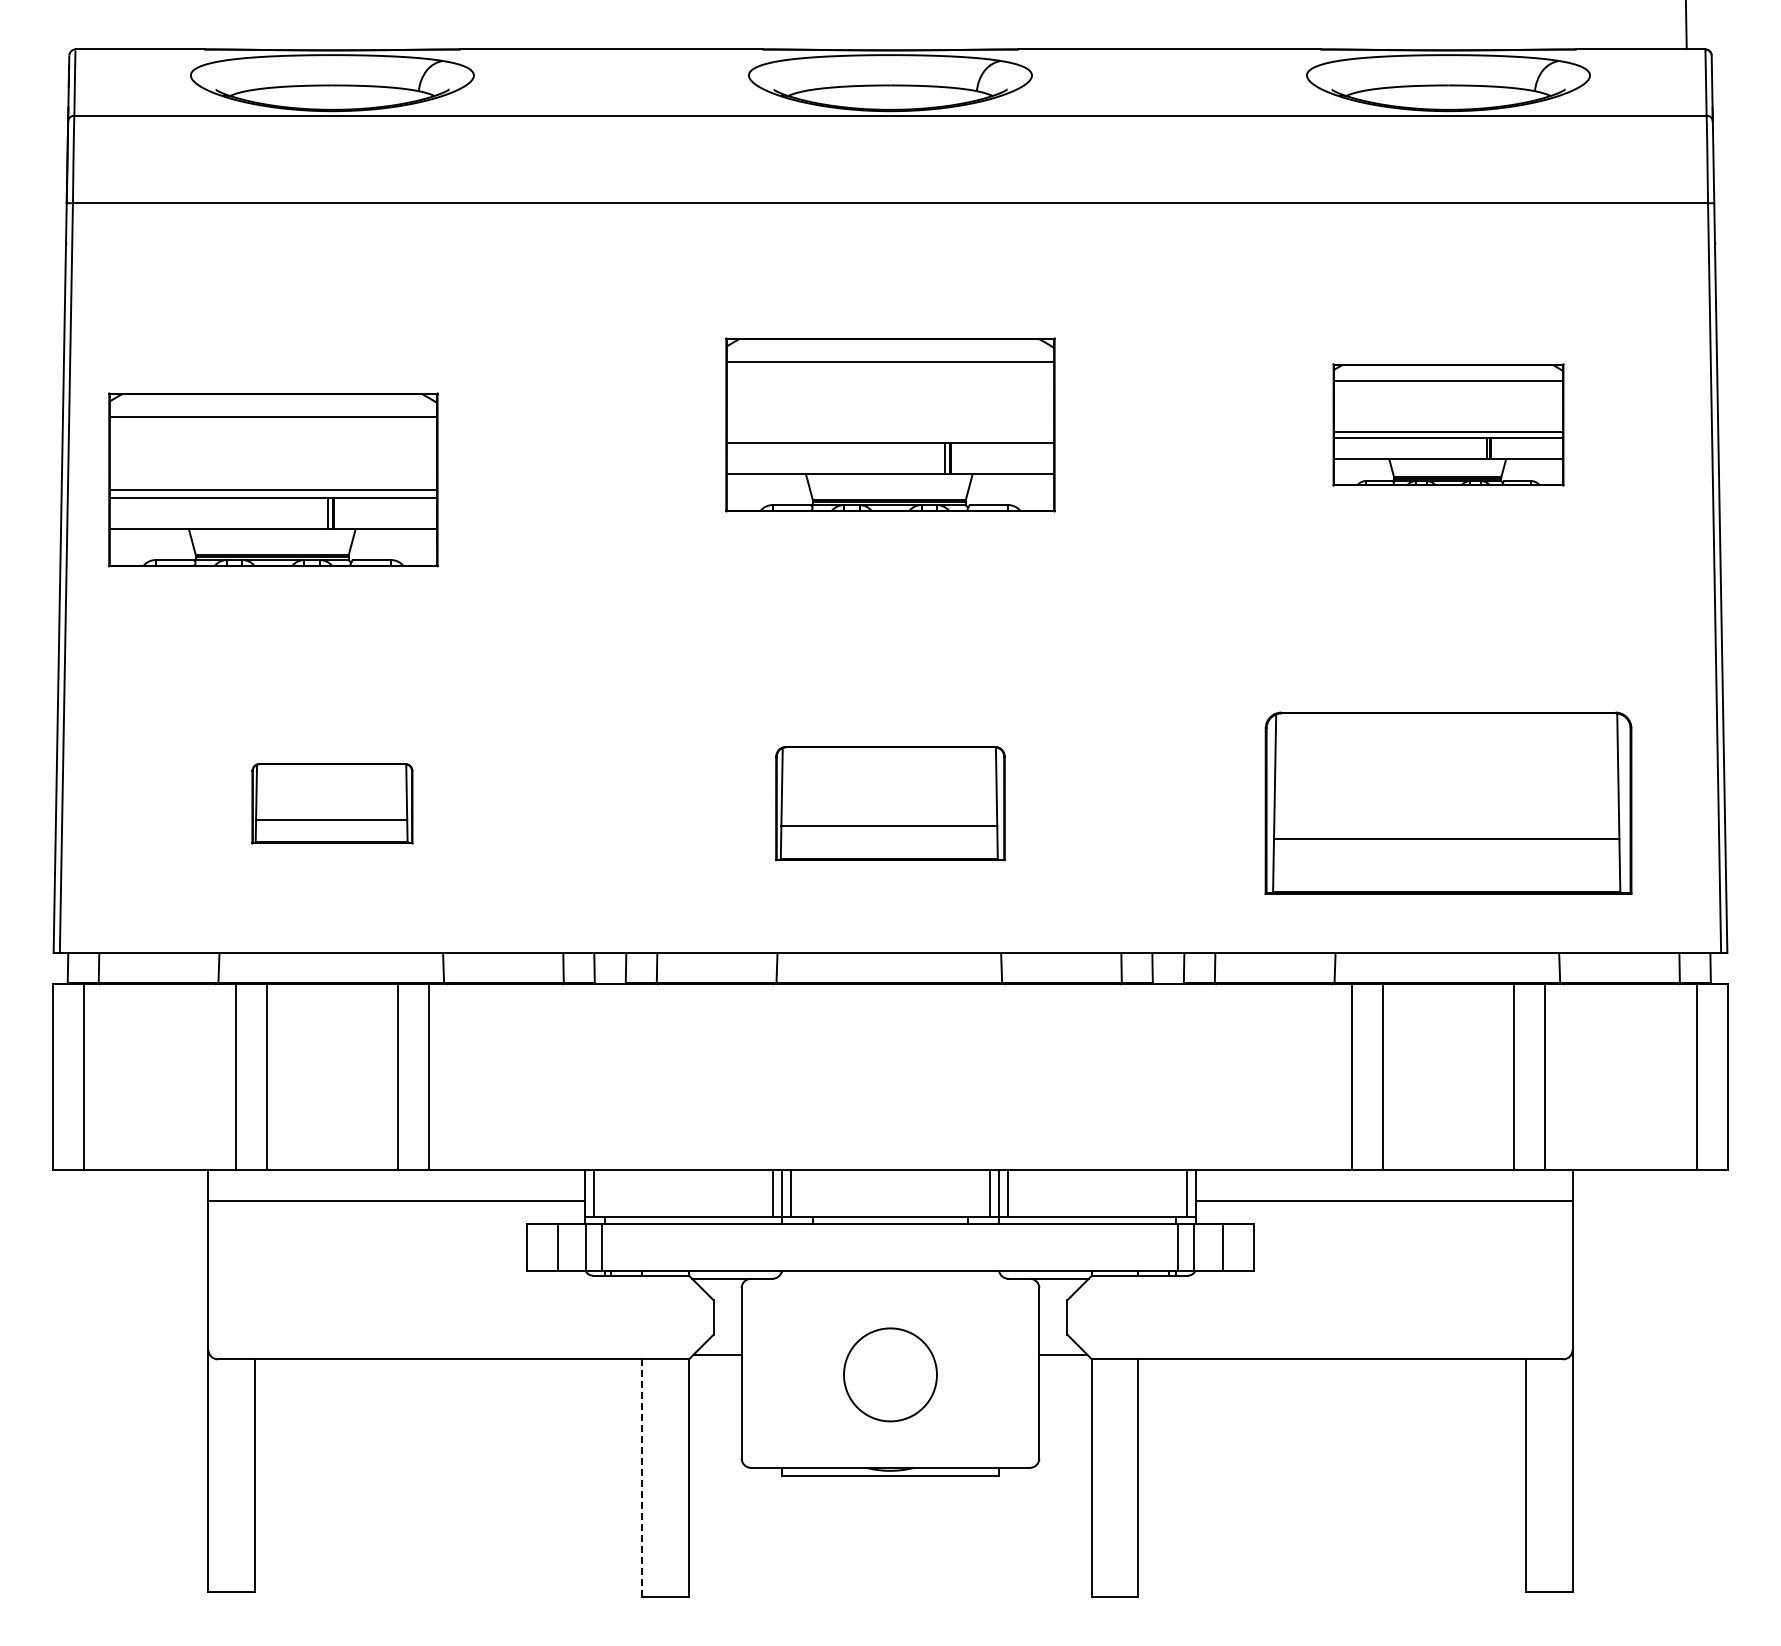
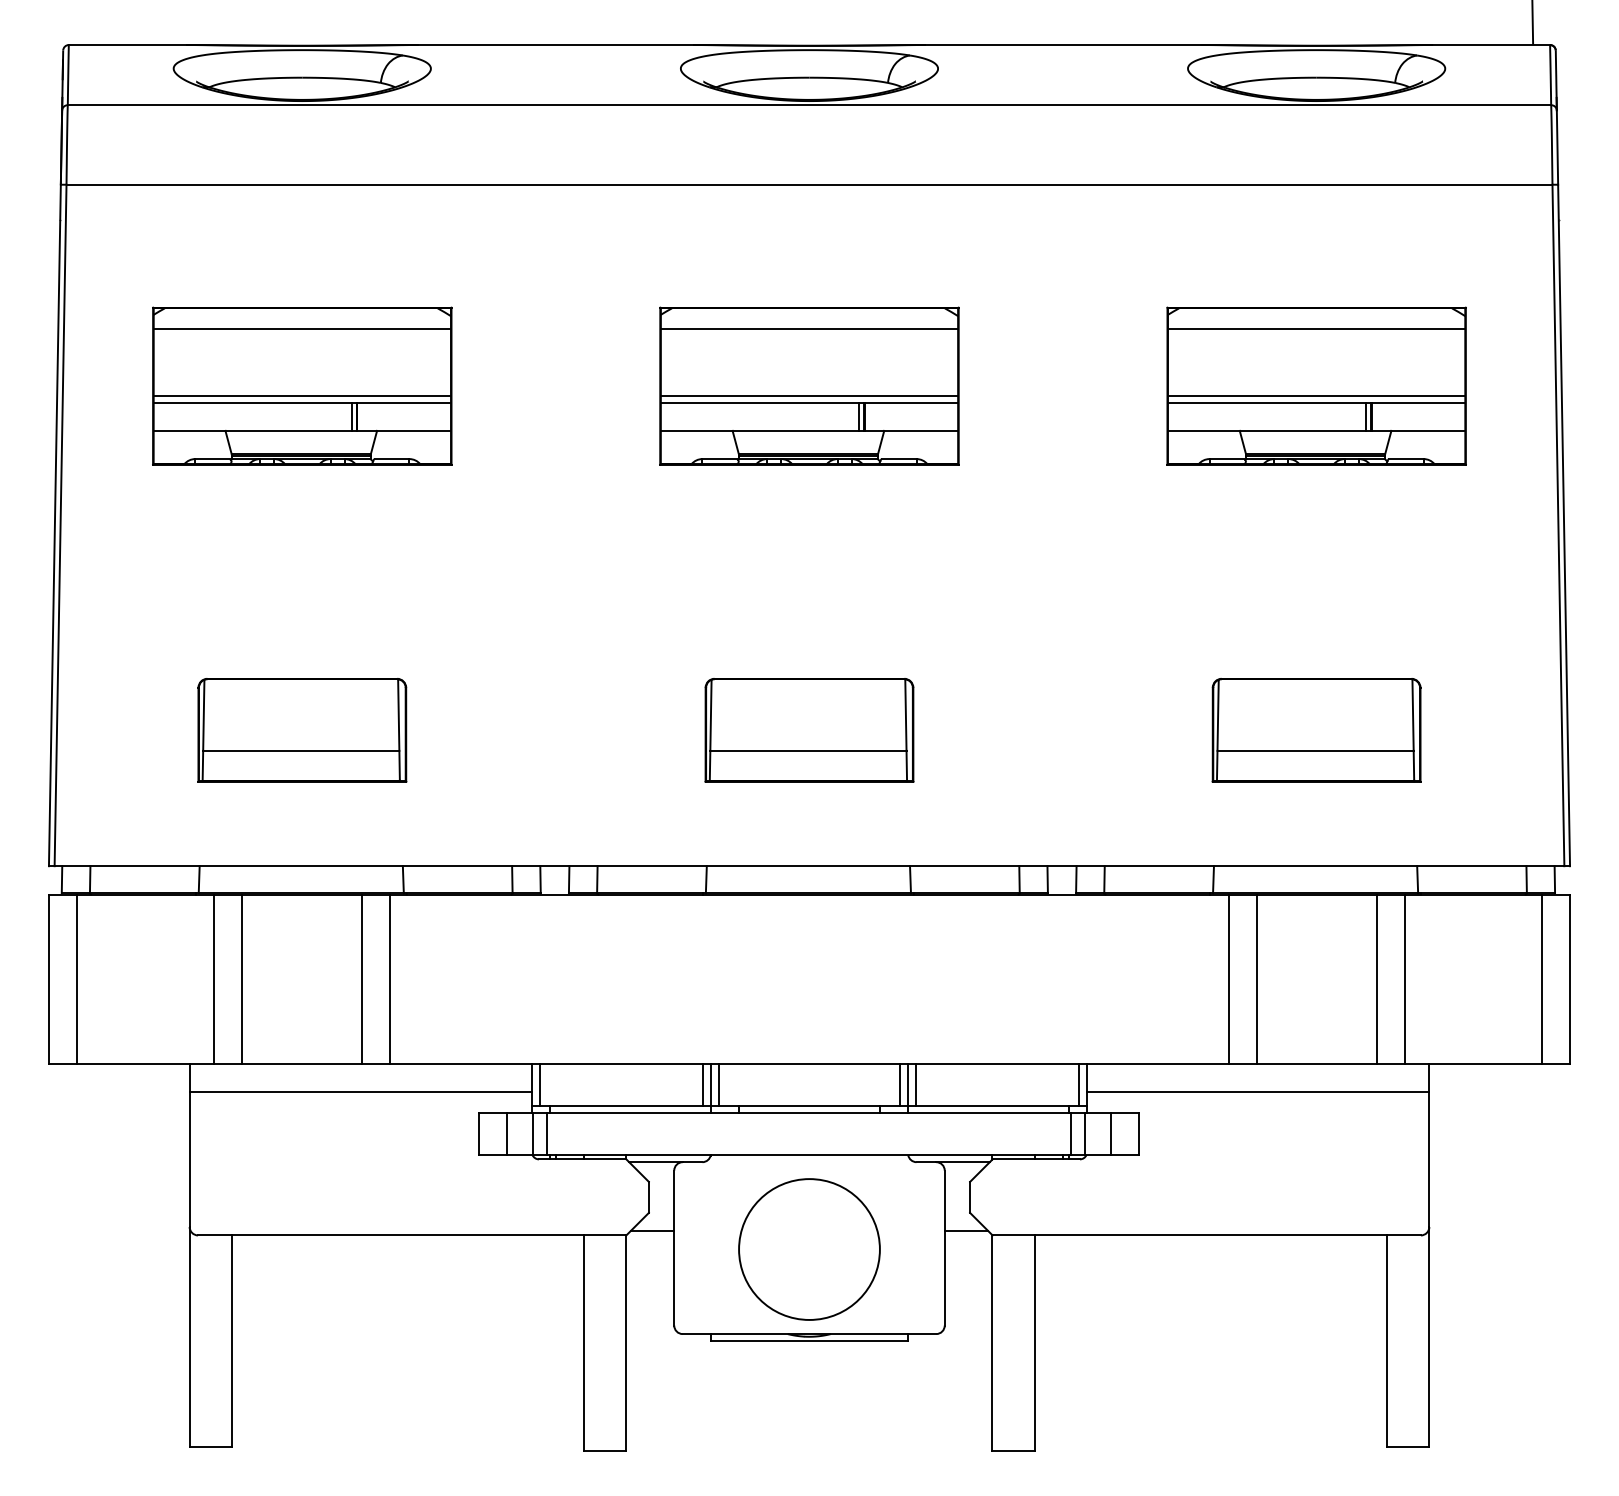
part: (1448, 424) -> (1316, 385), size x1.43
line: (890, 435) -> (809, 395), added
part: (273, 479) -> (302, 385), moved
part: (332, 803) -> (302, 730), size x1.43
part: (1448, 803) -> (1316, 730), size x0.62
circle: (890, 1374) -> (809, 1249), size x1.67
line: (642, 1477) -> (584, 1342), dashed -> solid

